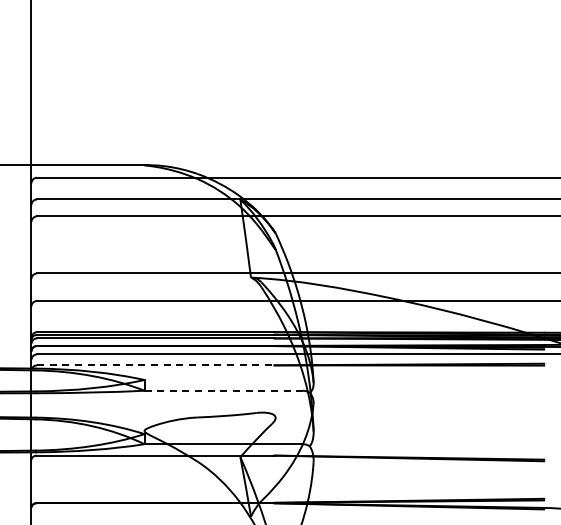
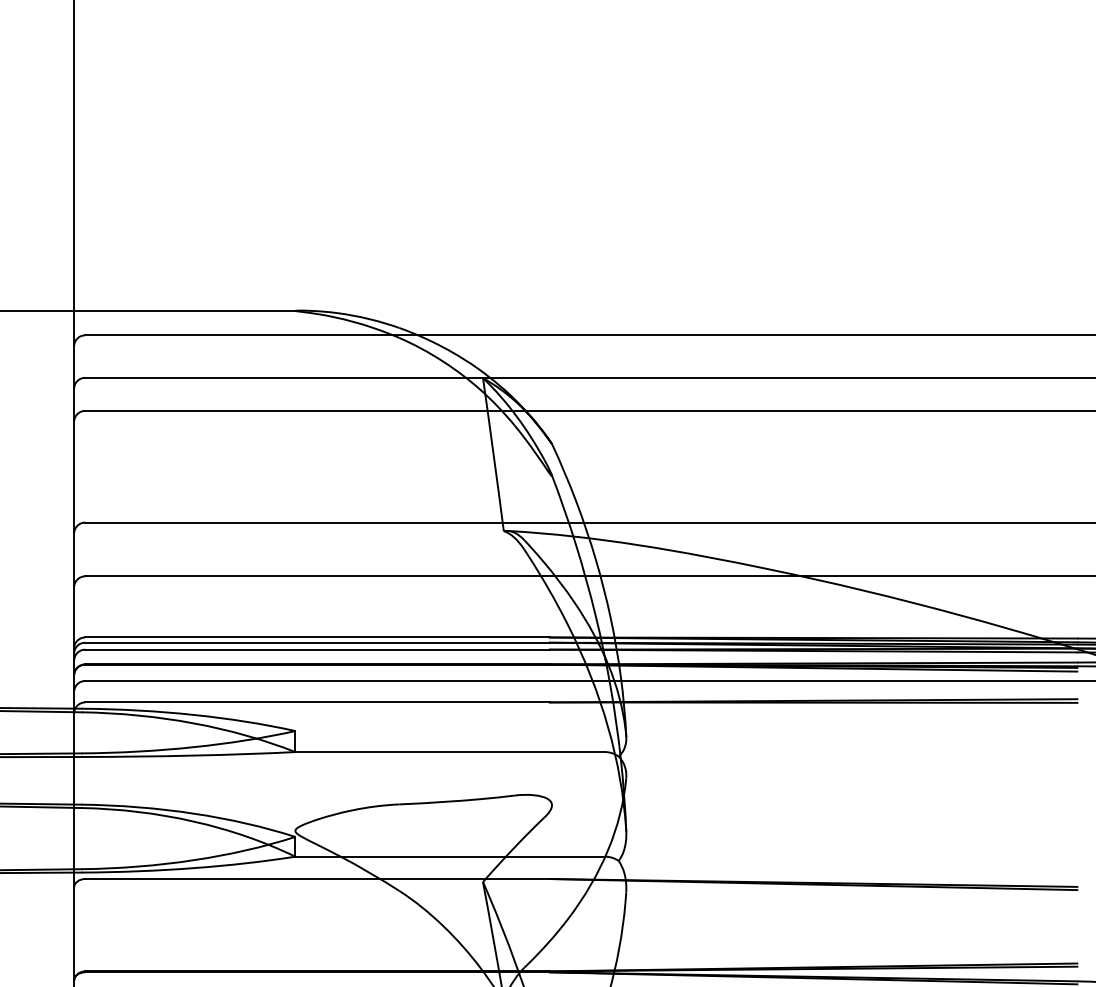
line: (155, 365) -> (316, 702), dashed -> solid
line: (224, 390) -> (451, 751), dashed -> solid

